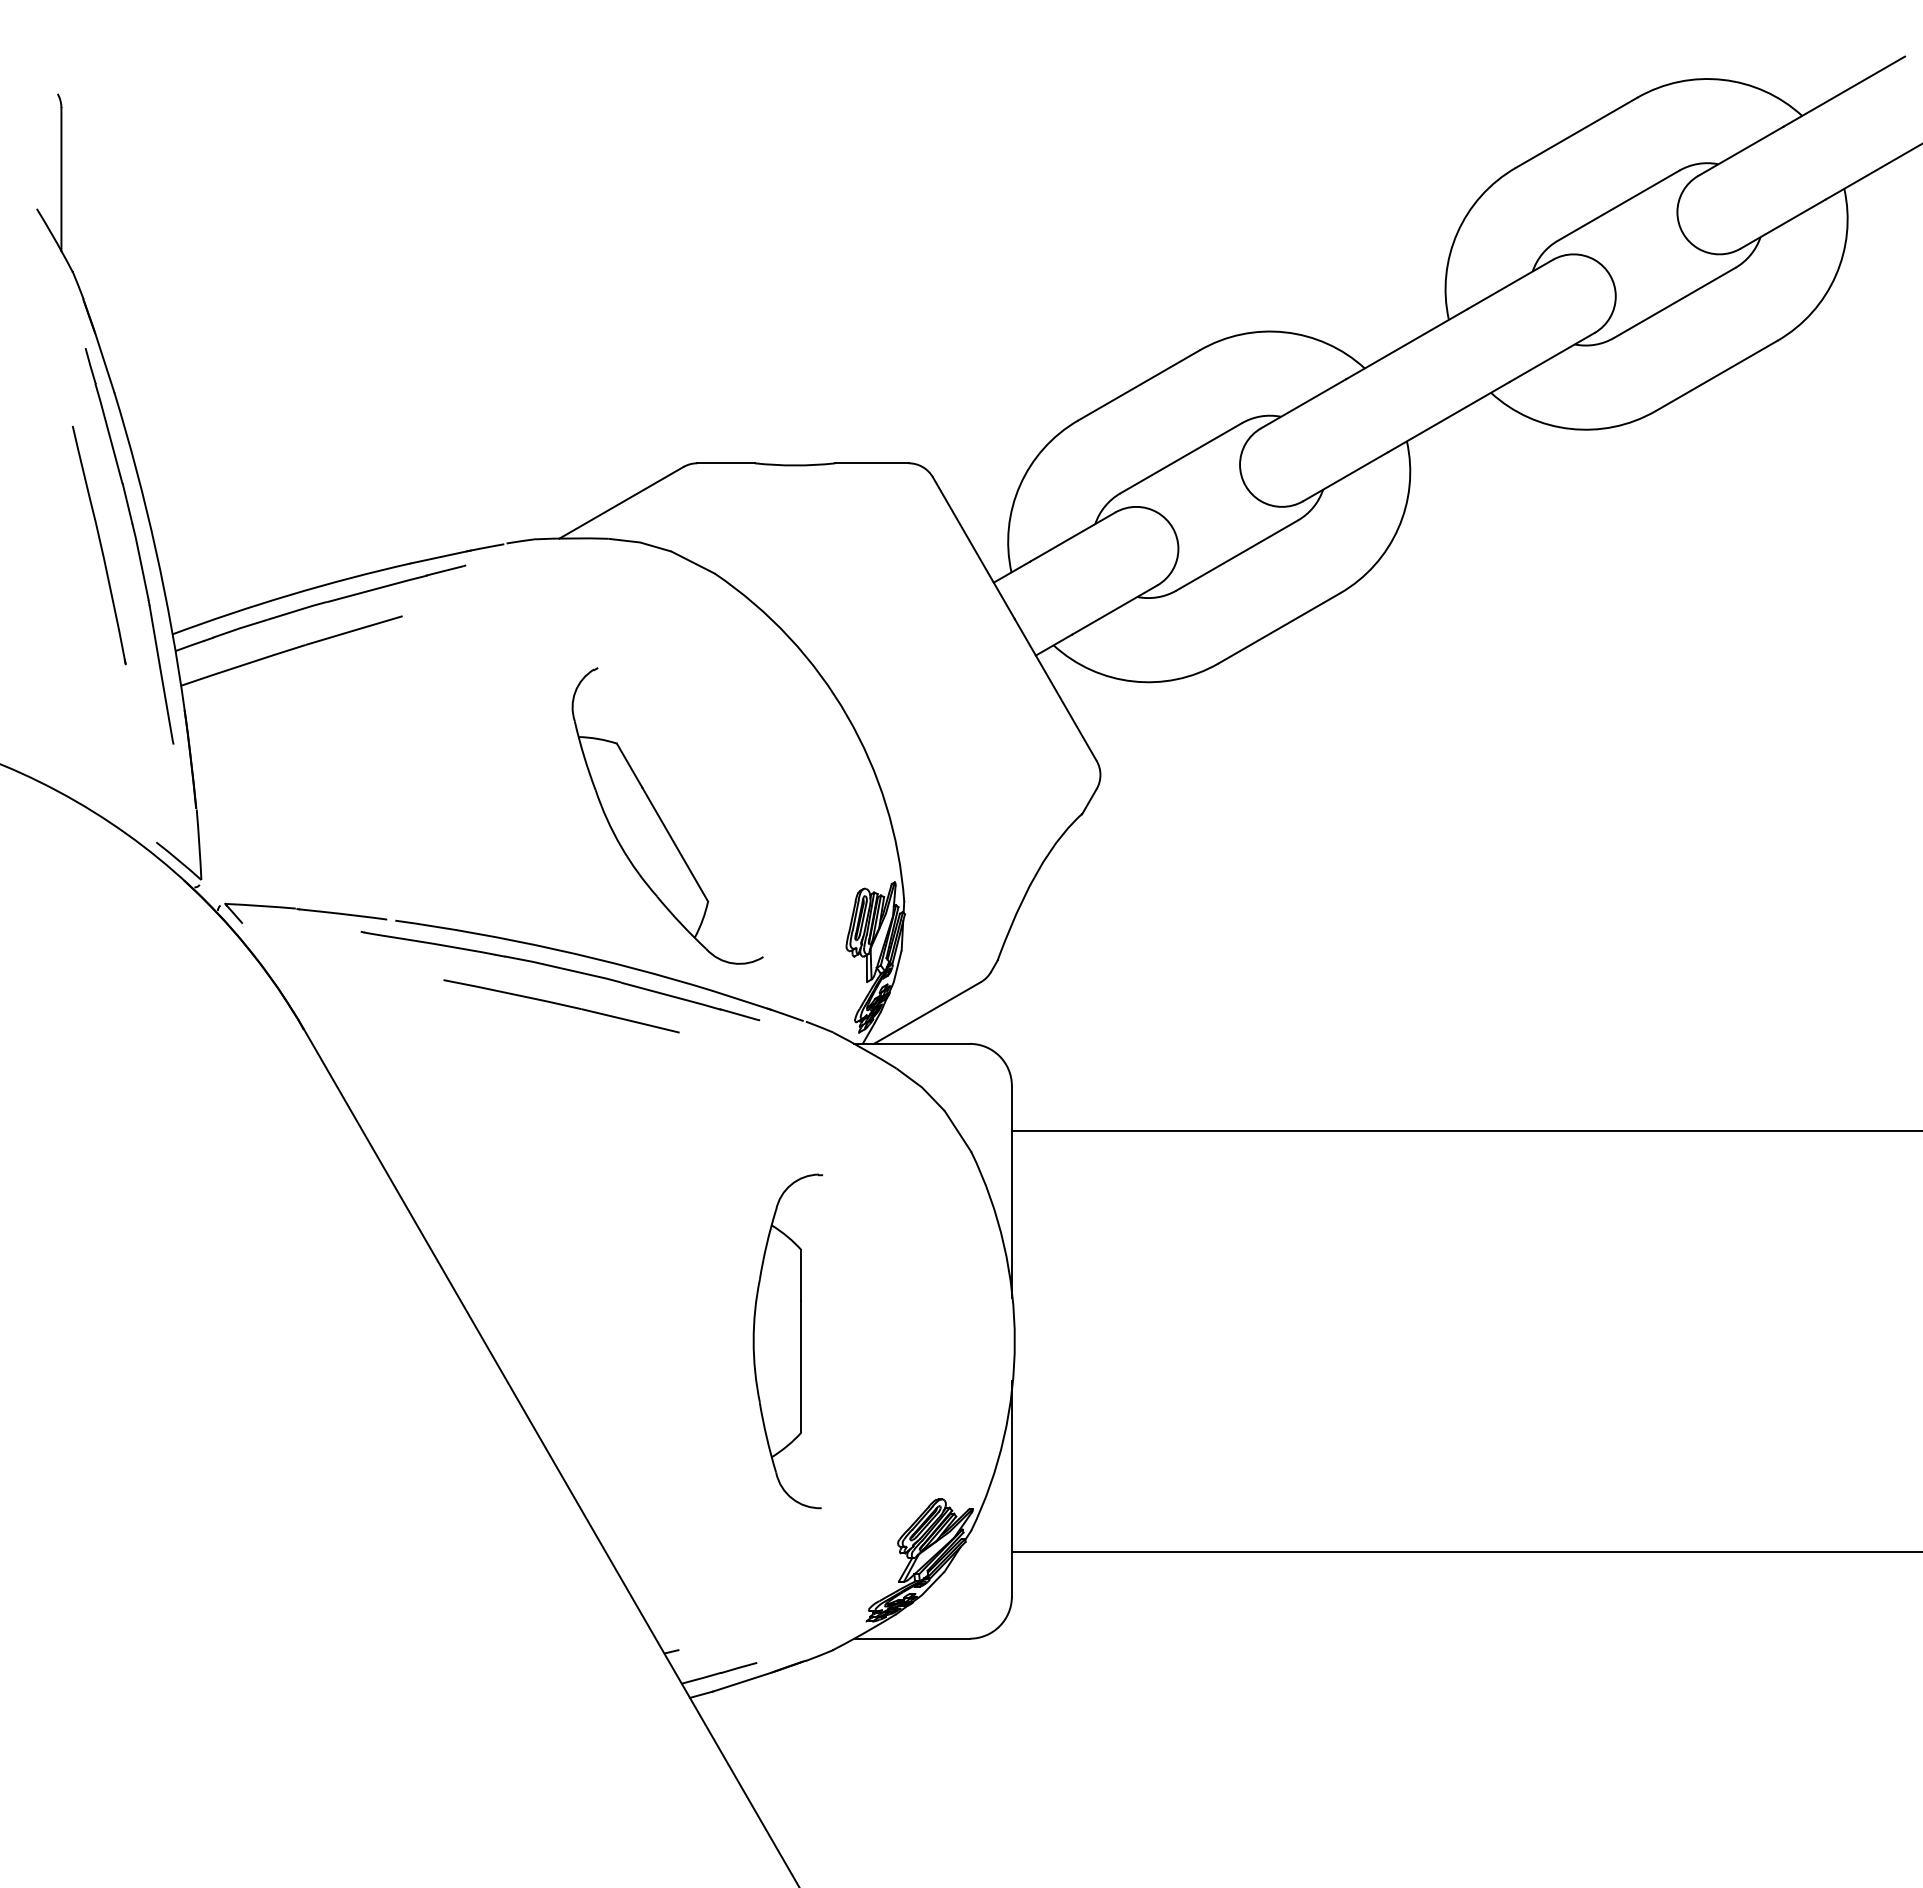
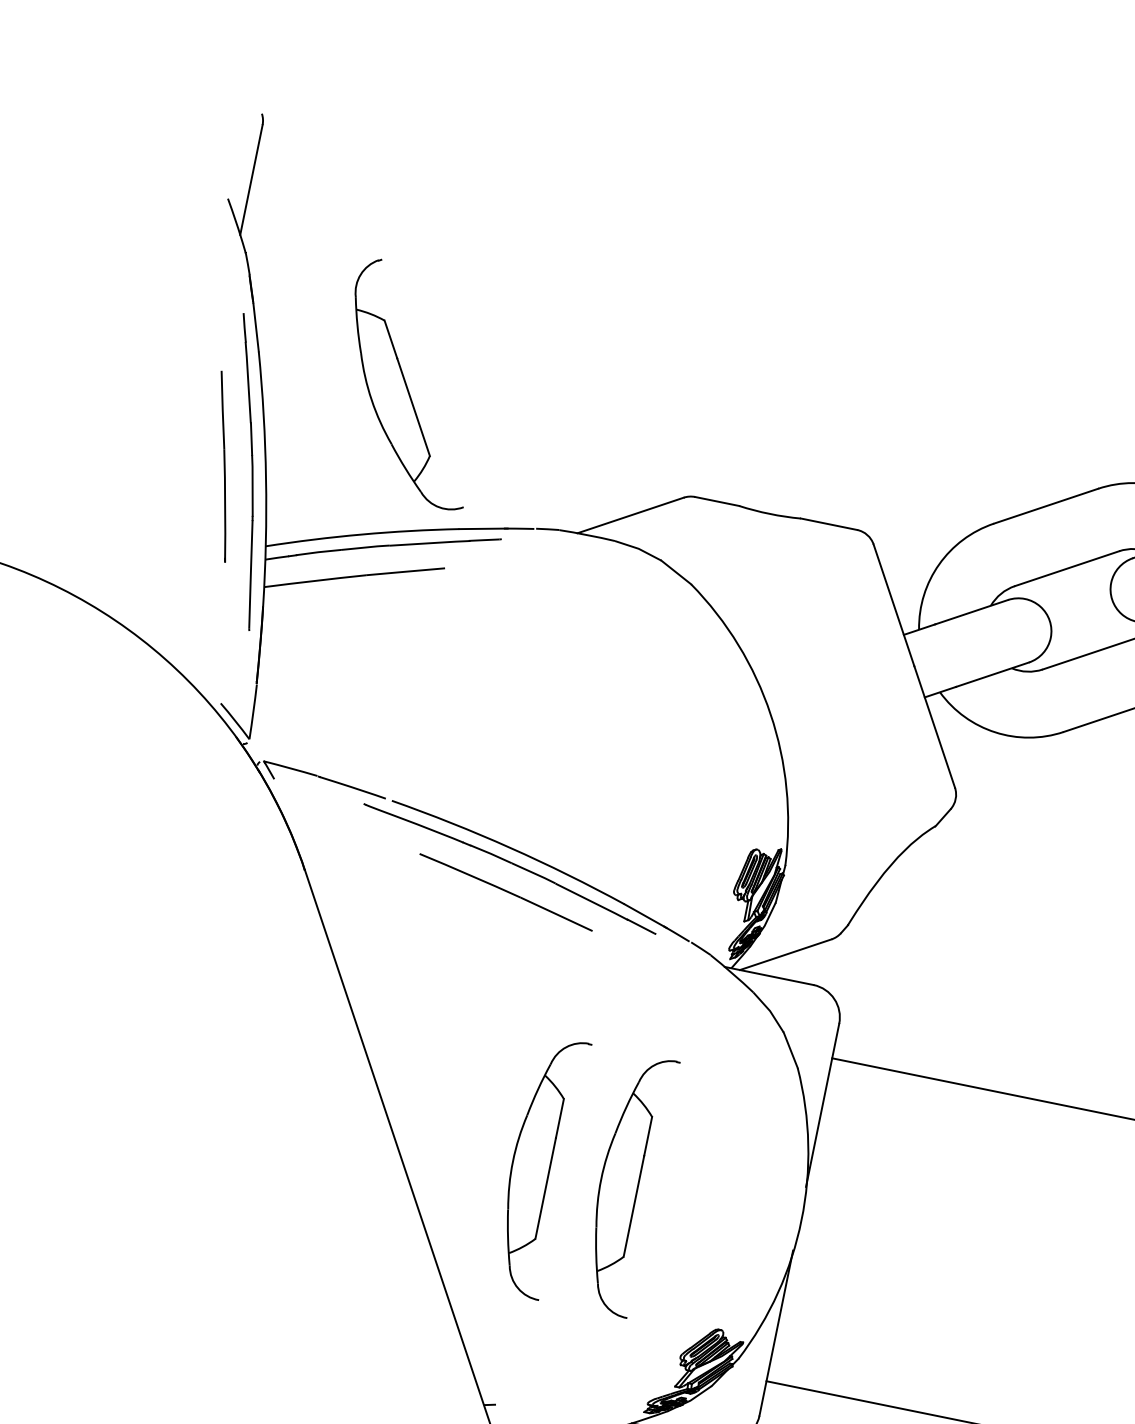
part: (661, 818) -> (407, 385), moved
part: (672, 1341) -> (538, 1166), added

